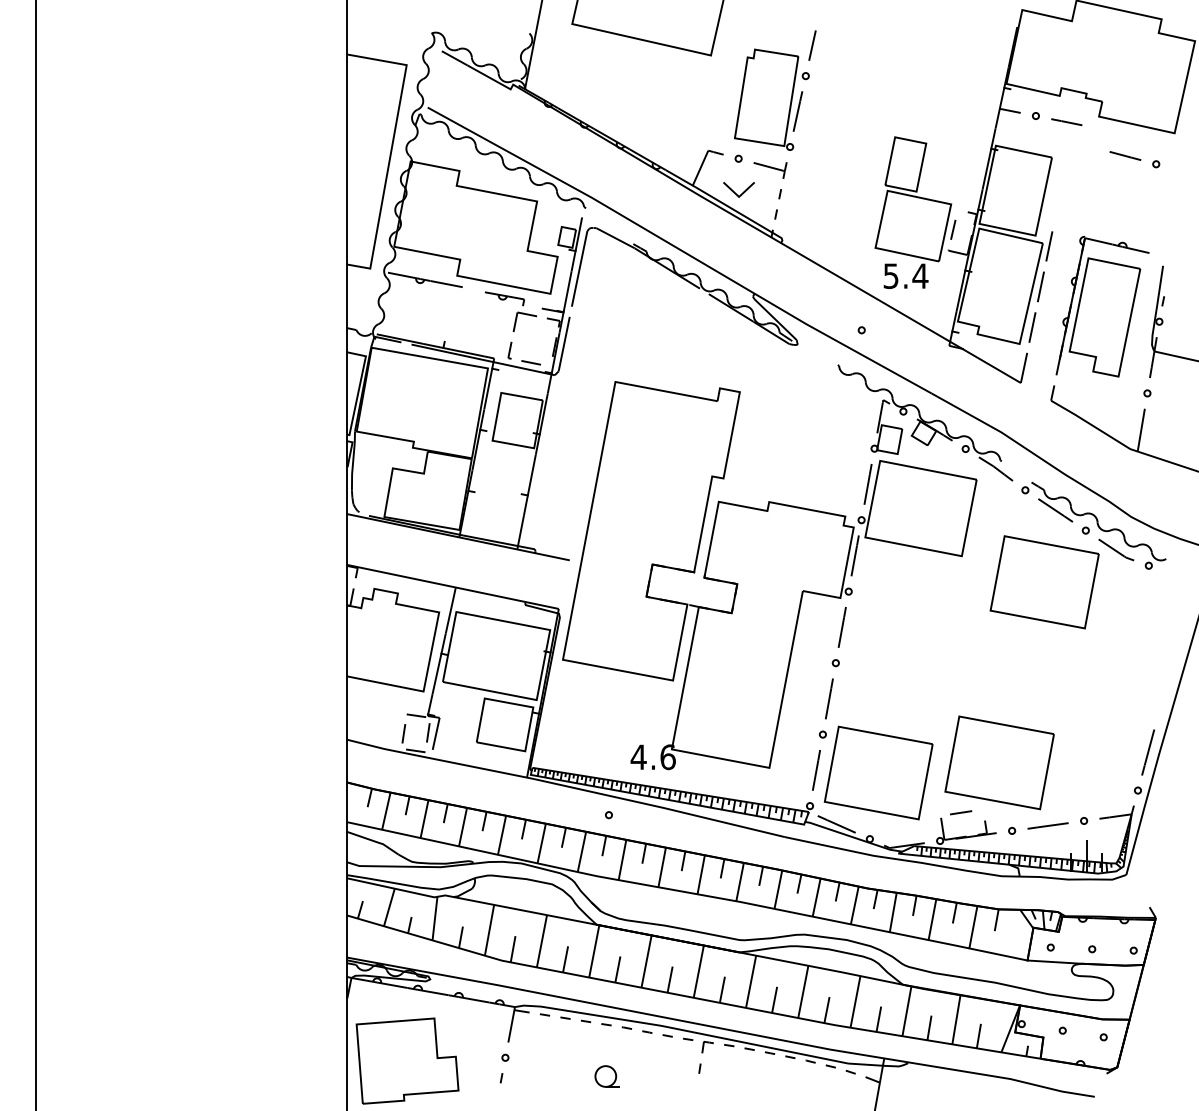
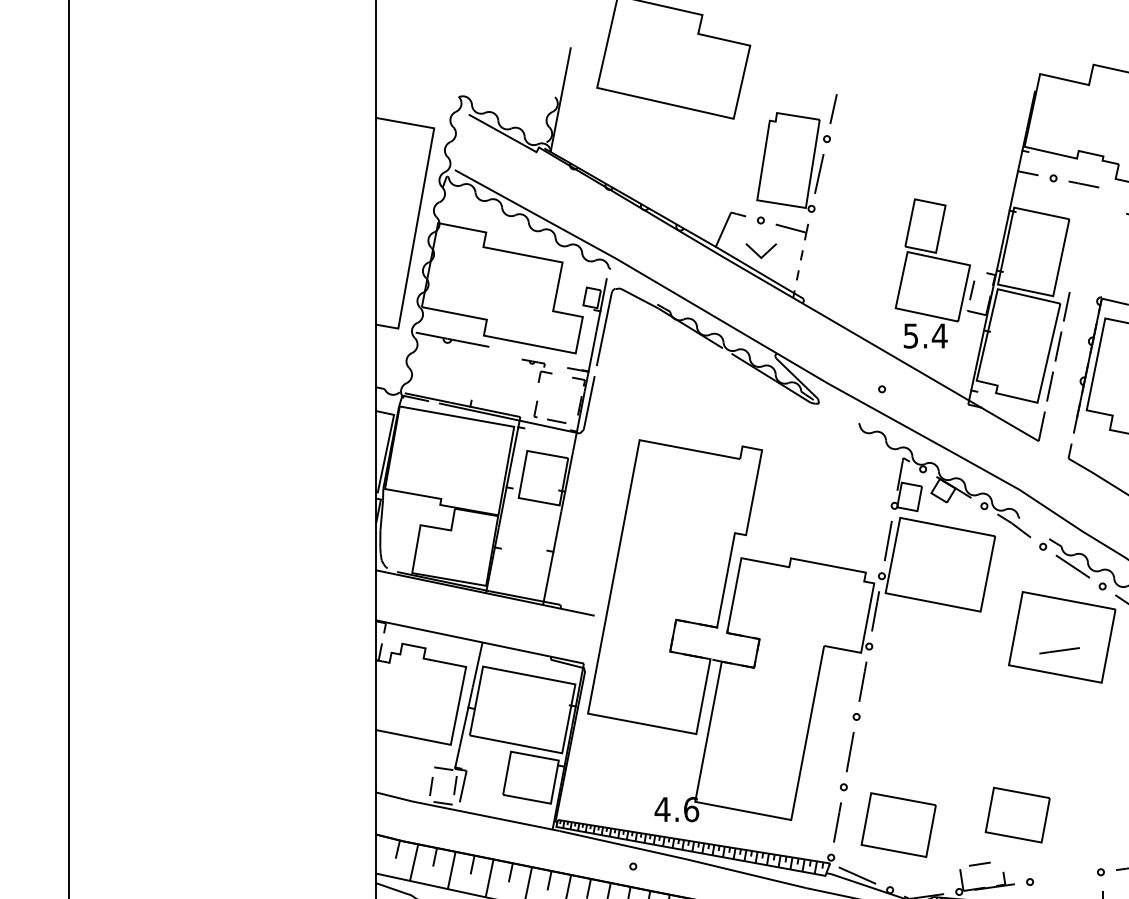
part: (511, 311) -> (537, 370), size x0.6
part: (999, 762) -> (1017, 814), size x0.6
part: (878, 772) -> (898, 824), size x0.7
line: (1047, 825) -> (1059, 650), moved

